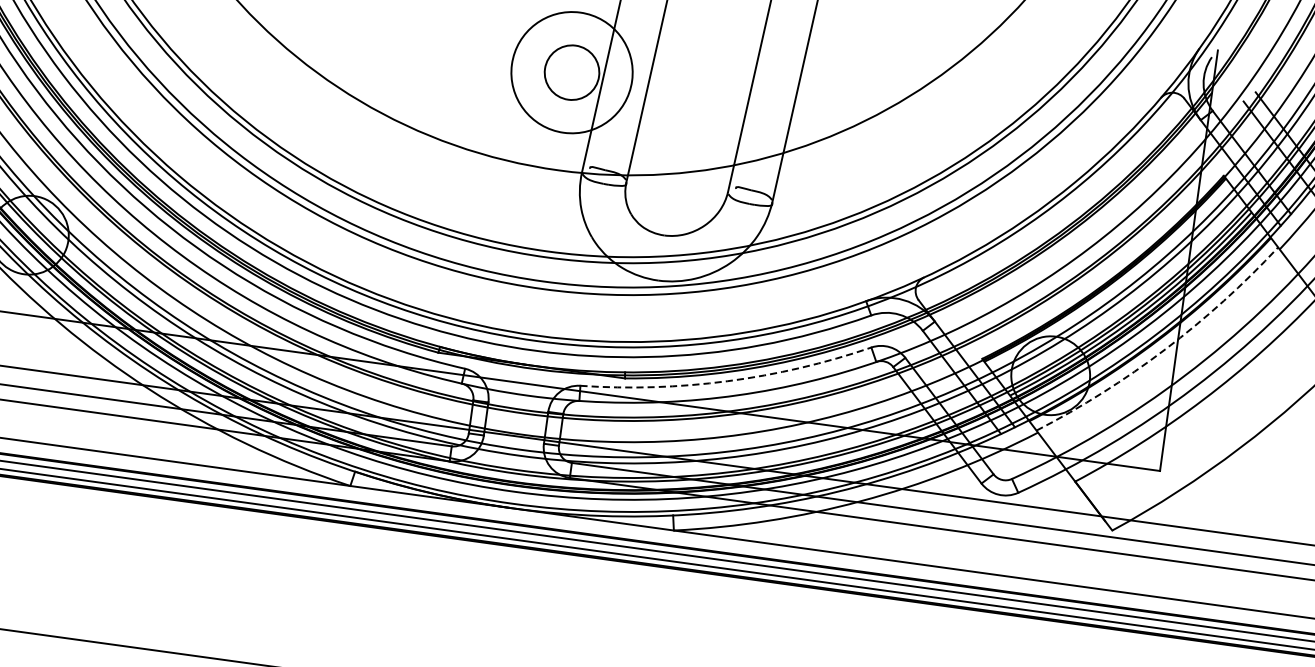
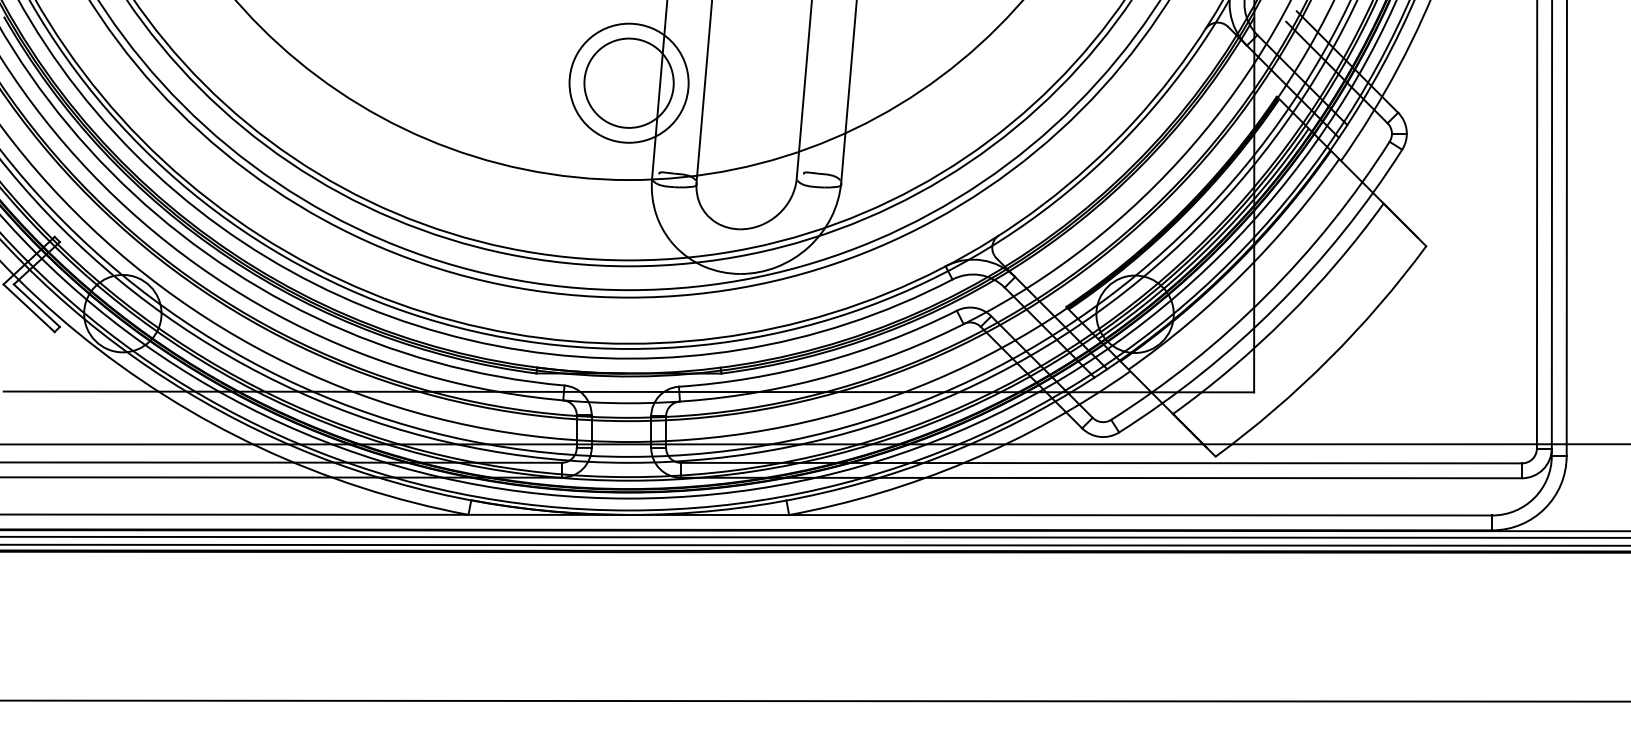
circle: (571, 71) -> (628, 82), size x1.67
arc: (1165, 349) -> (1243, 273), dashed -> solid
arc: (727, 381) -> (821, 362), dashed -> solid

